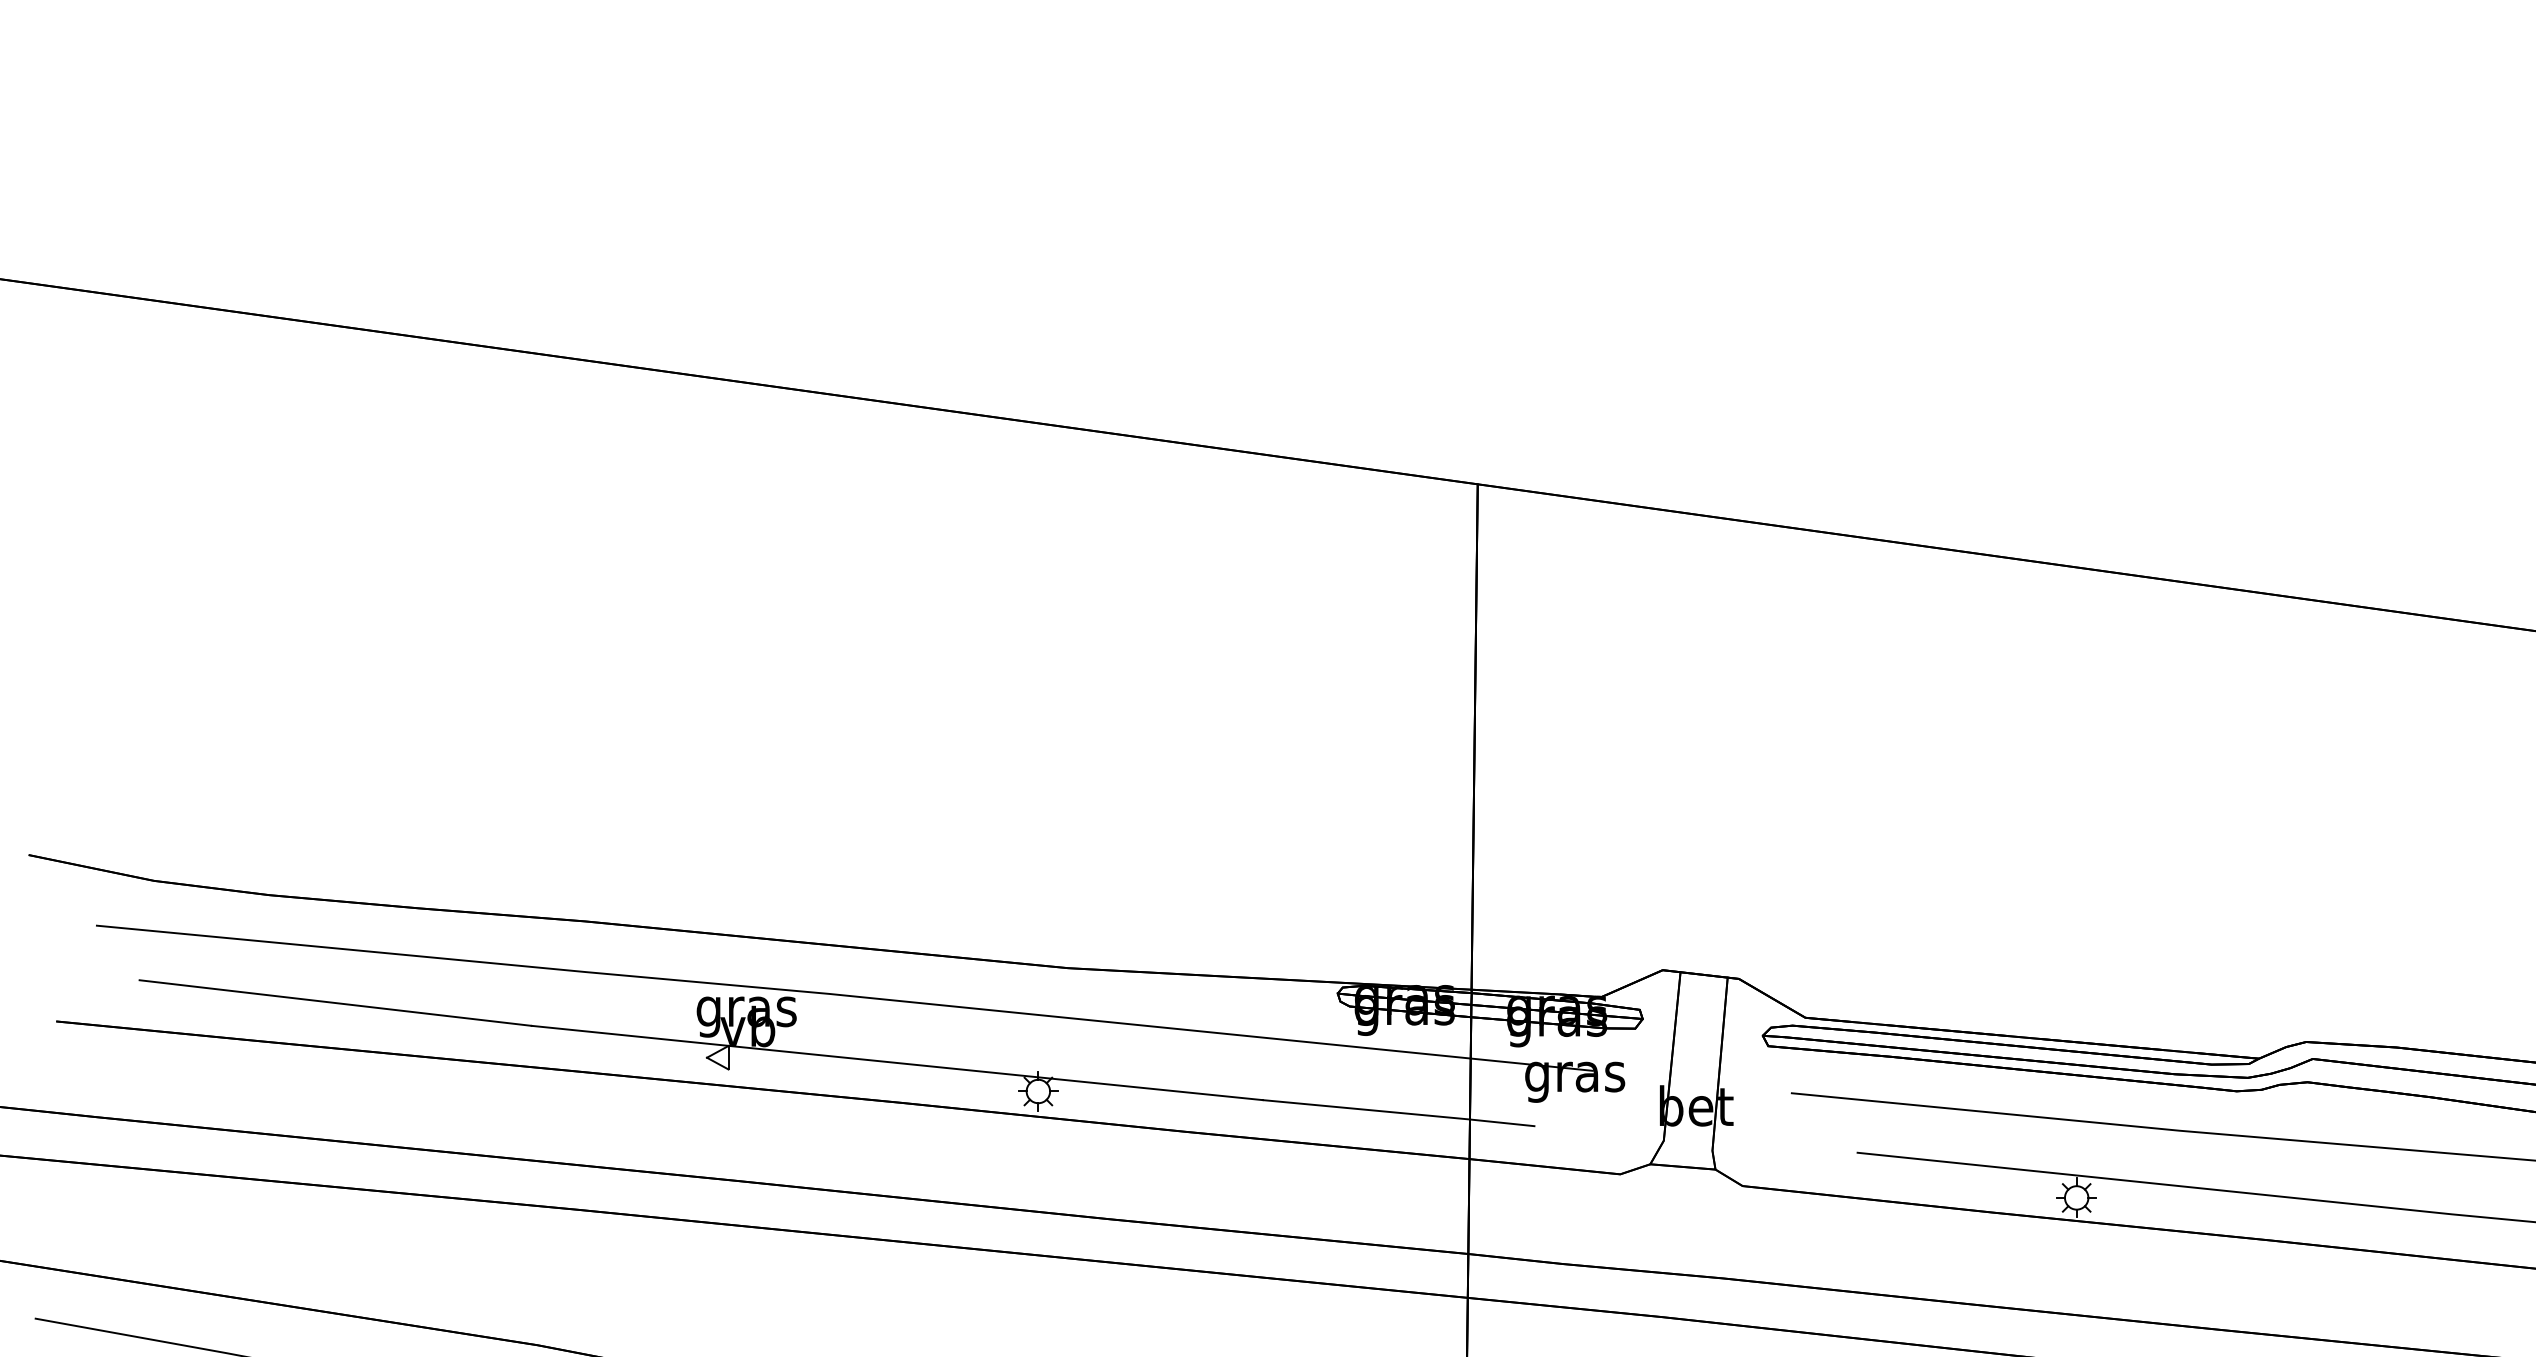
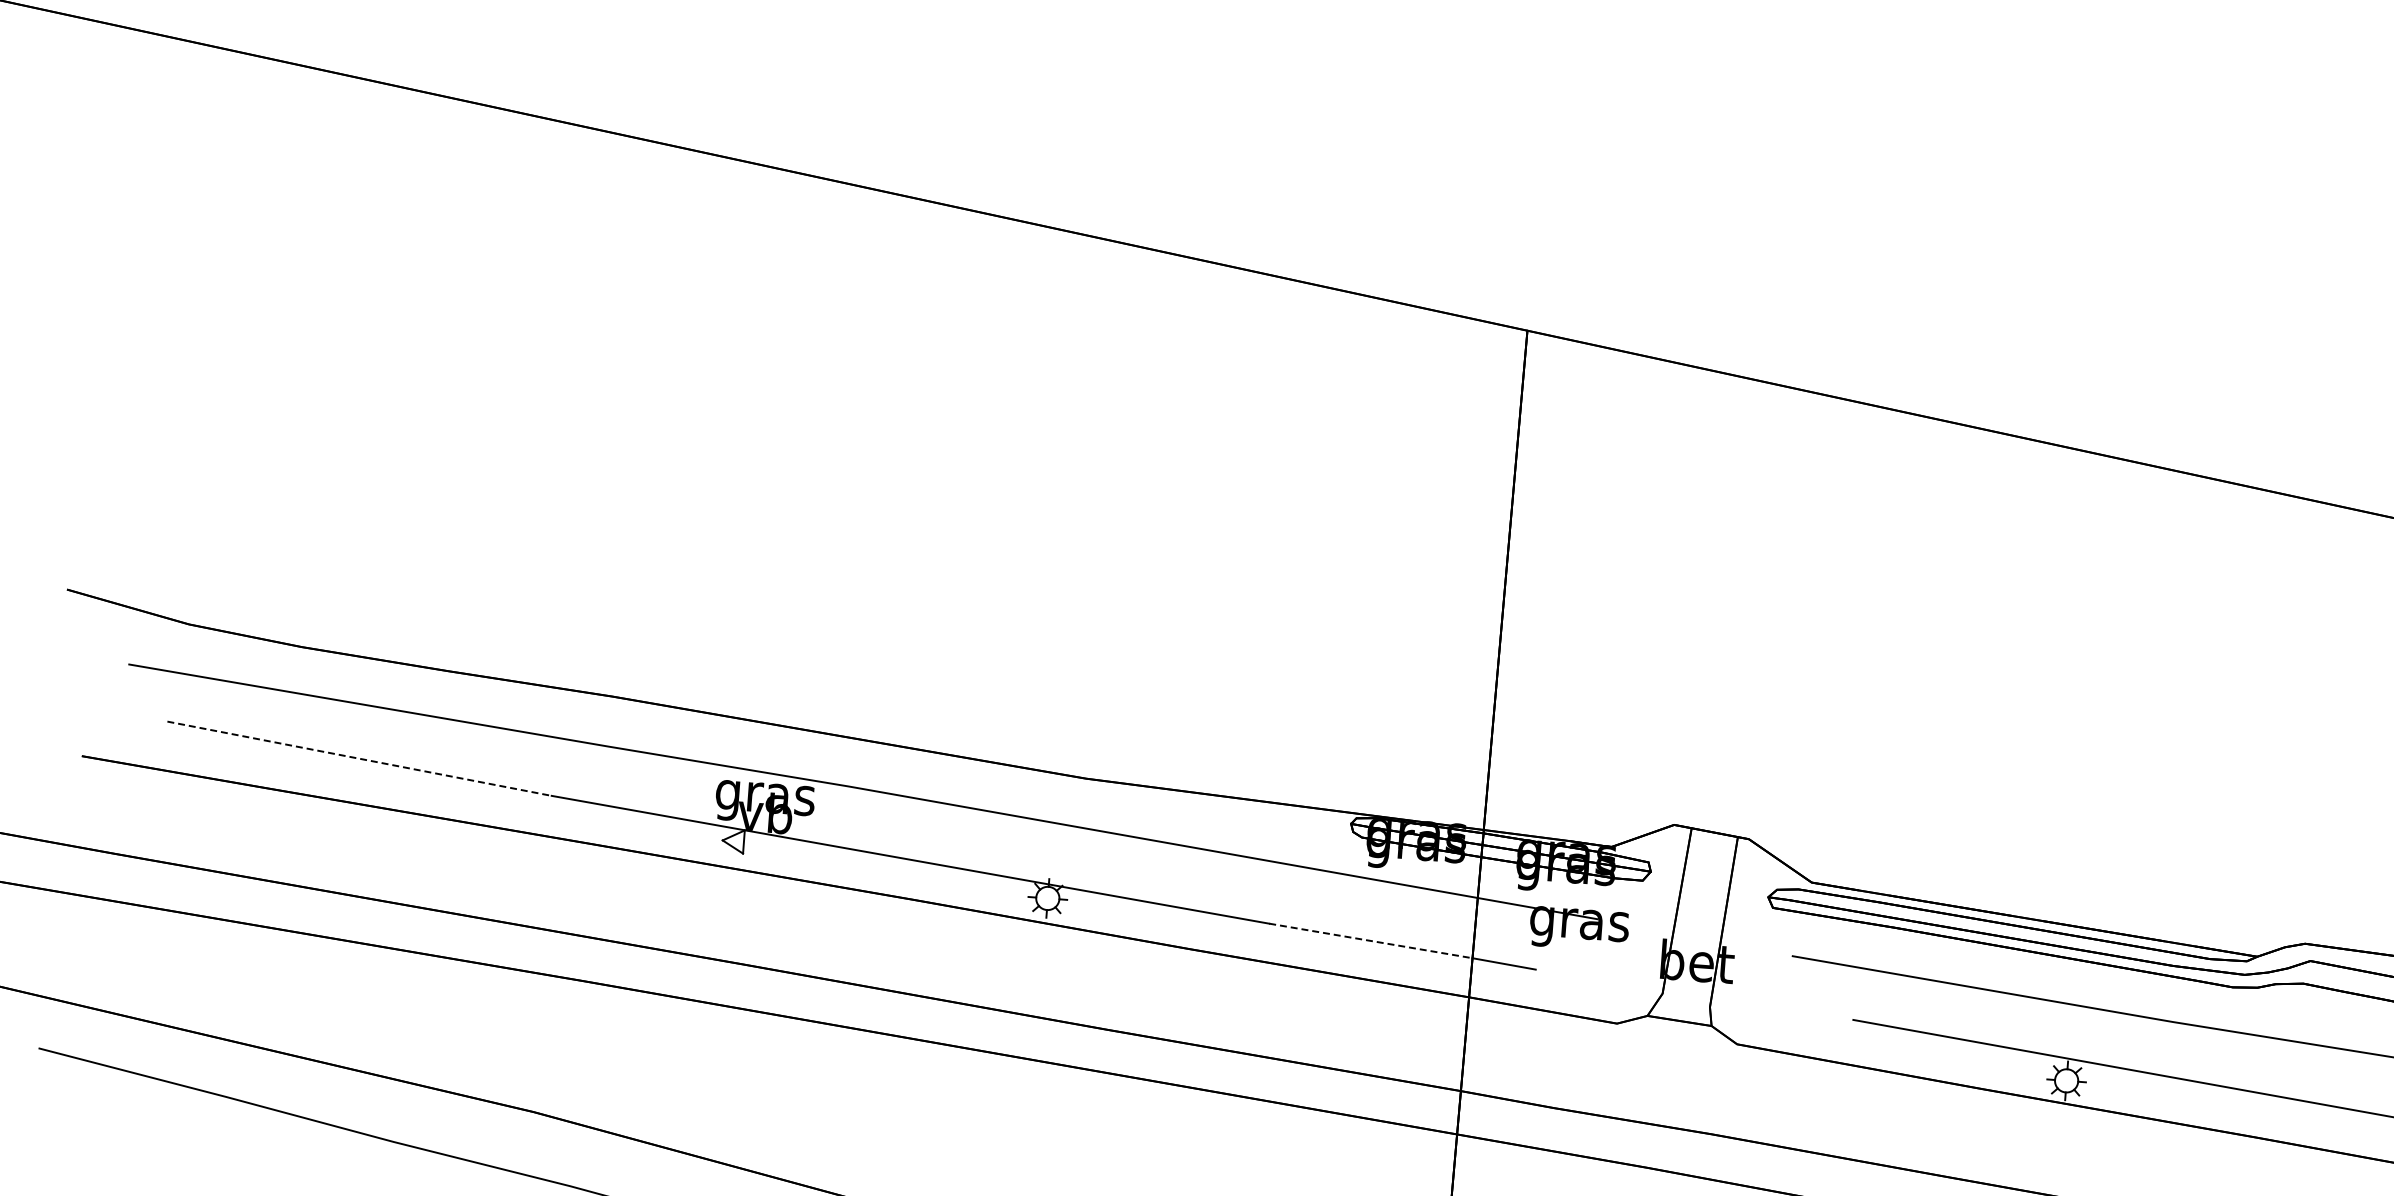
line: (336, 1003) -> (360, 759), solid -> dashed
line: (1366, 1109) -> (1370, 940), solid -> dashed

